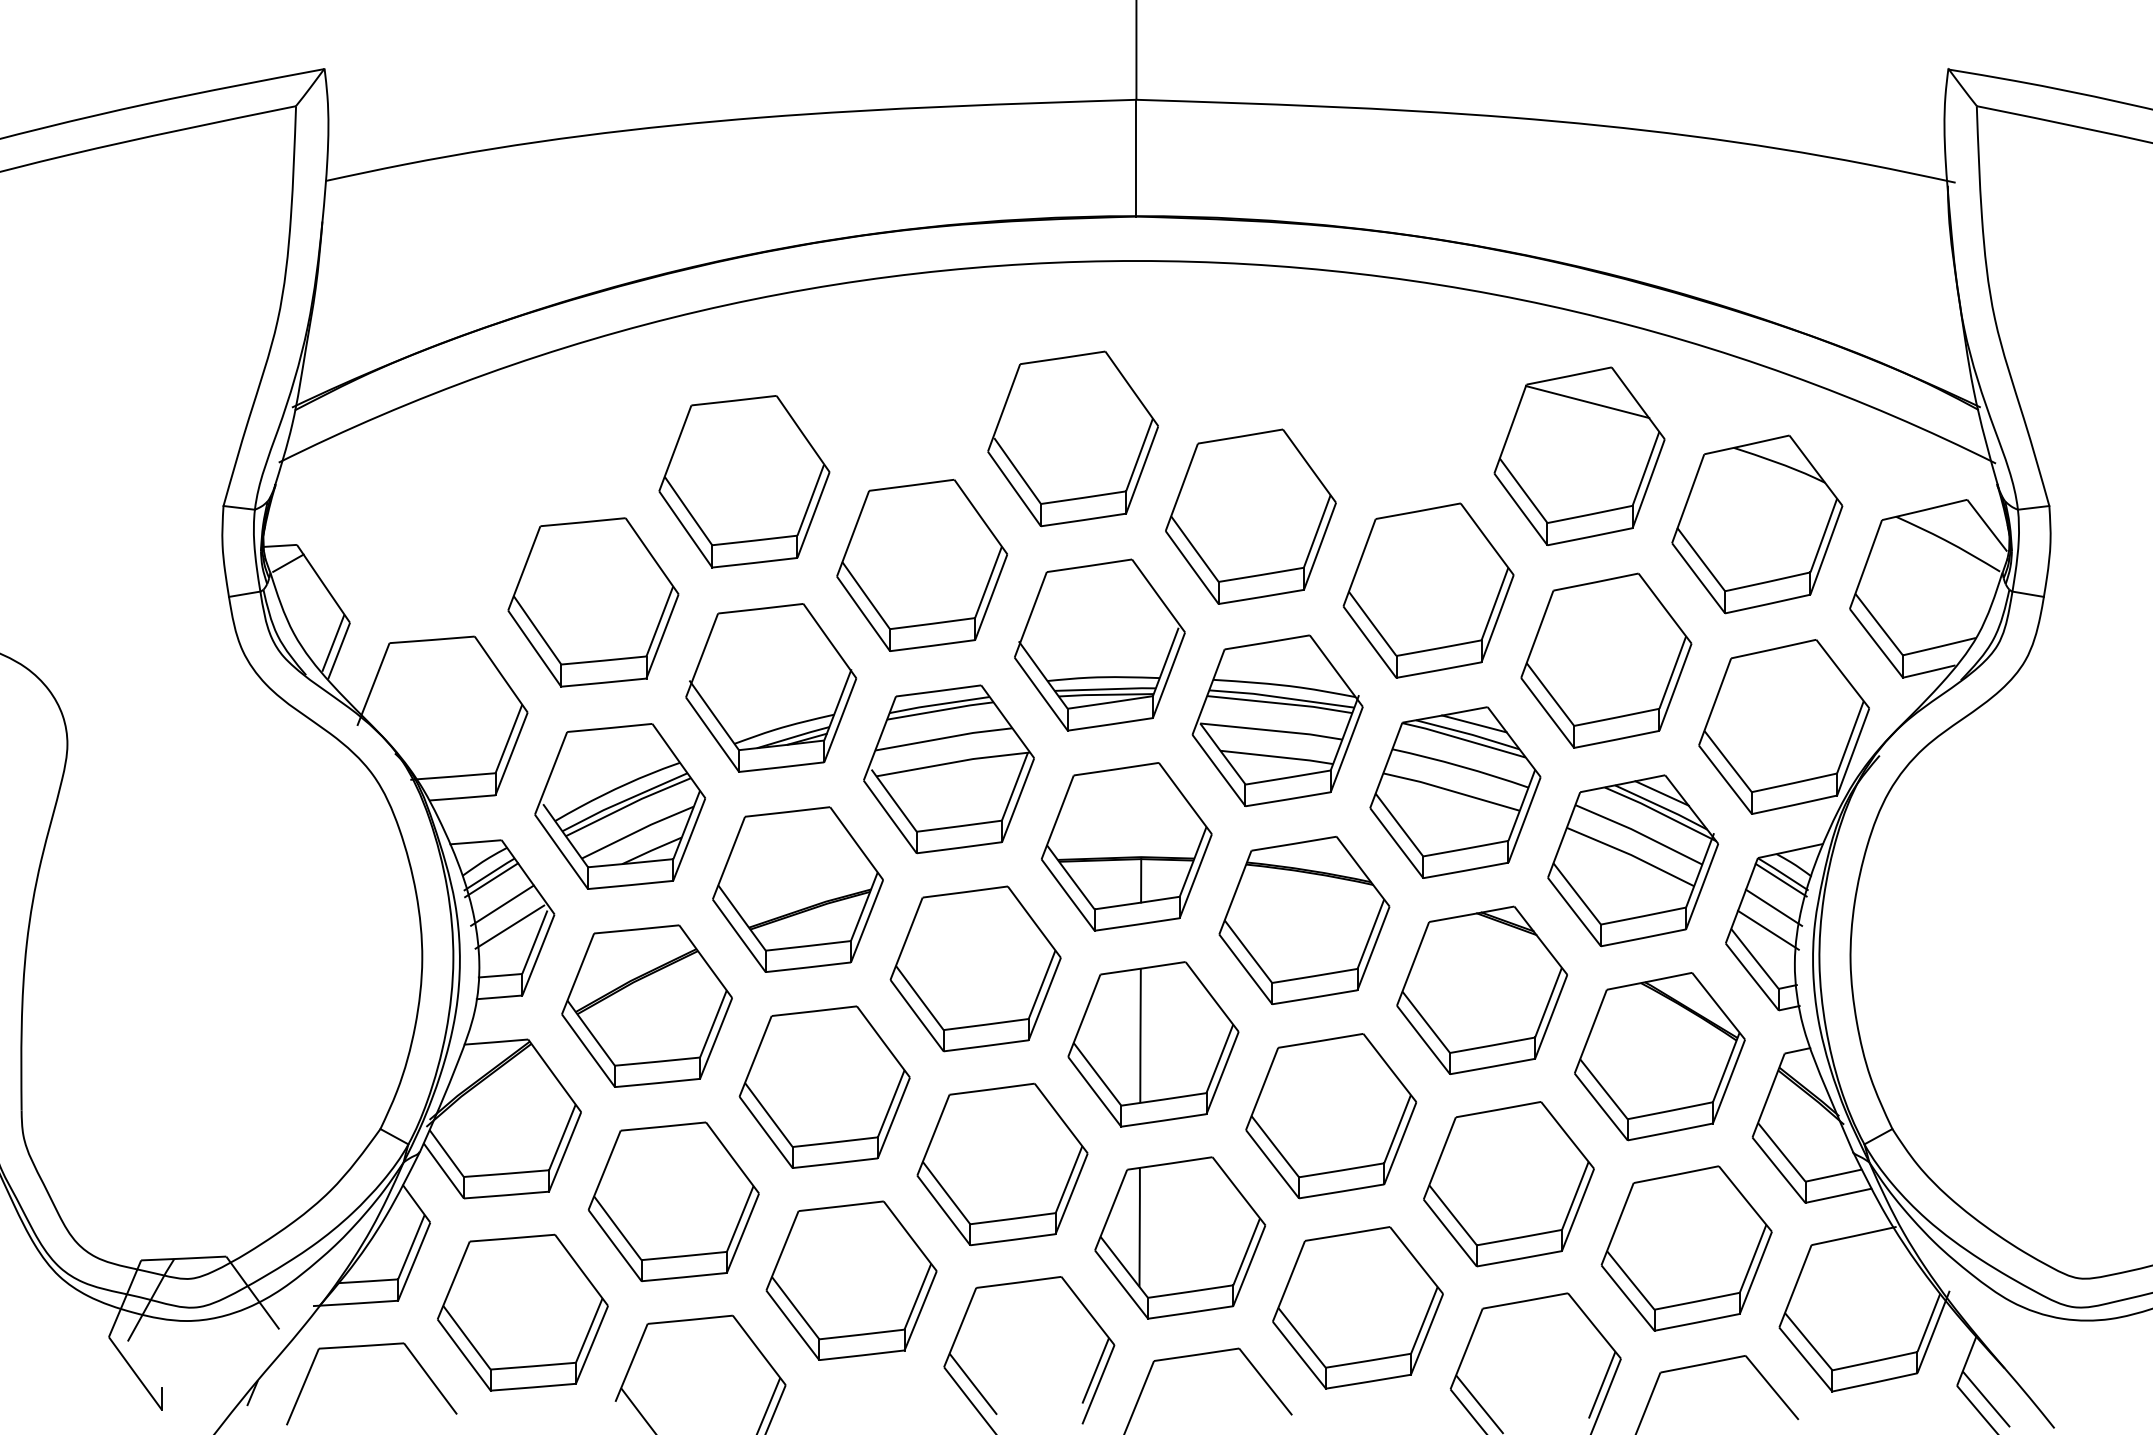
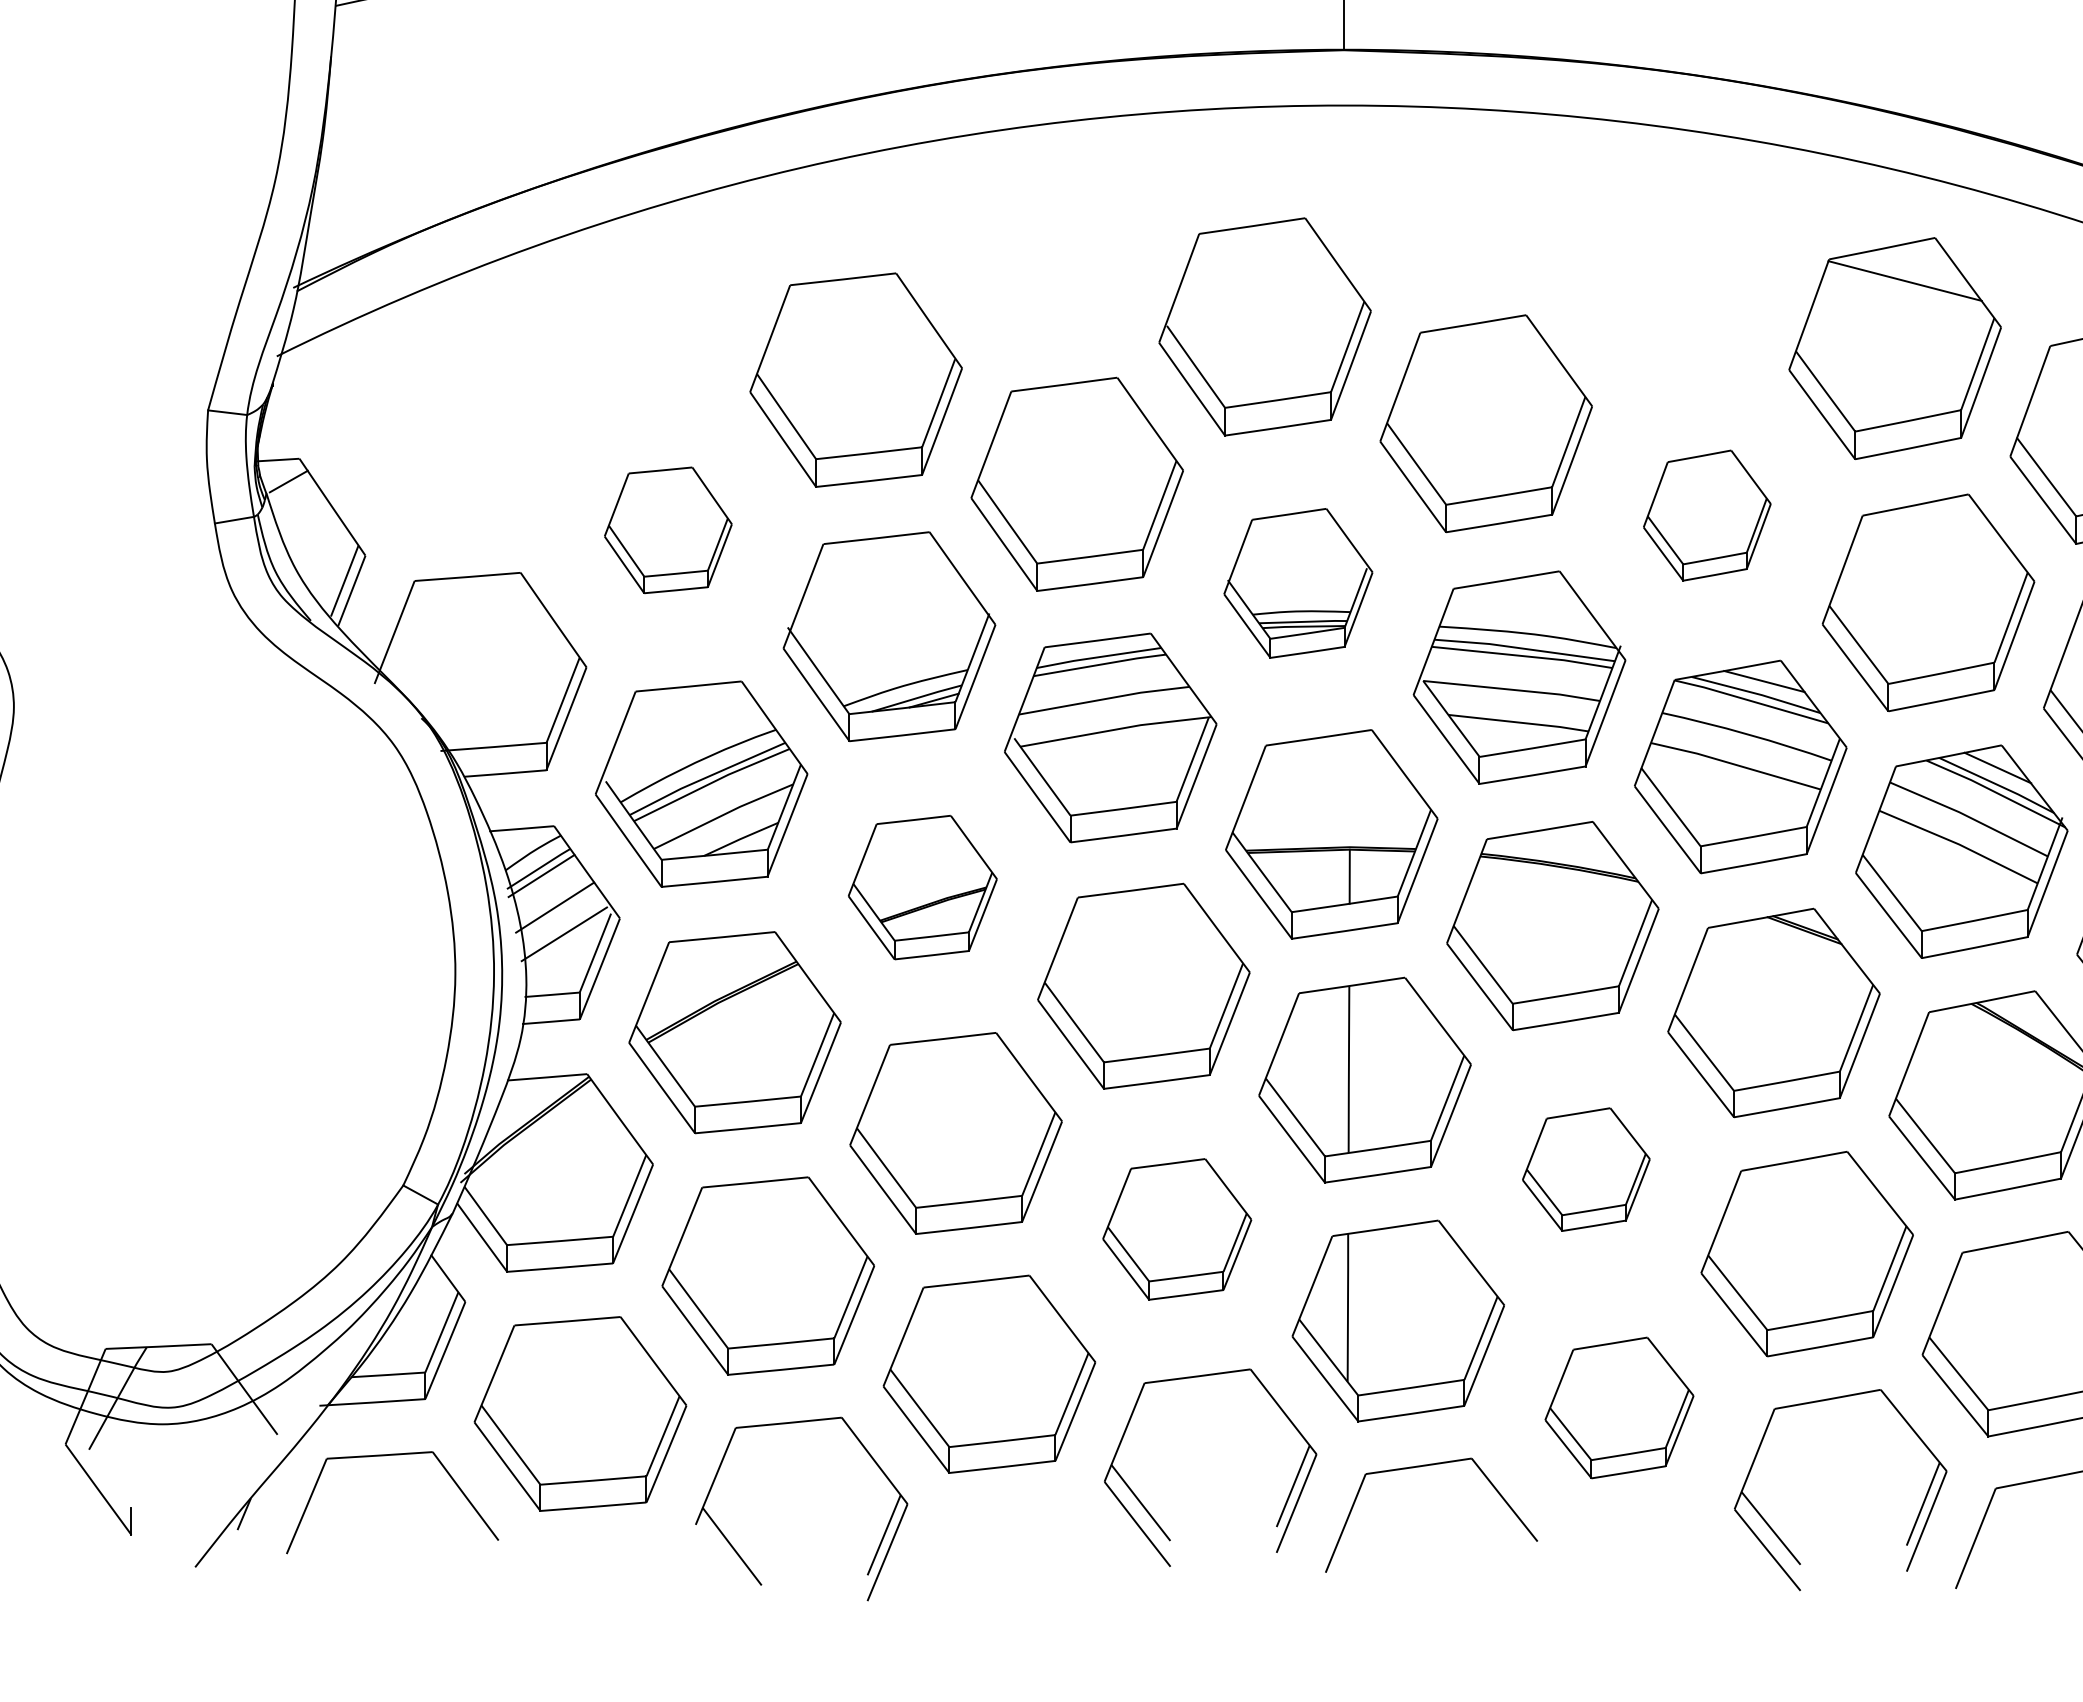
part: (1428, 590) -> (1707, 515), size x0.6
part: (593, 602) -> (668, 530), size x0.6
part: (1099, 644) -> (1297, 582), size x0.7
part: (797, 889) -> (922, 887), size x0.7
part: (1331, 1116) -> (1586, 1169), size x0.6
part: (1002, 1163) -> (1177, 1228), size x0.7
part: (1357, 1307) -> (1618, 1407), size x0.7

